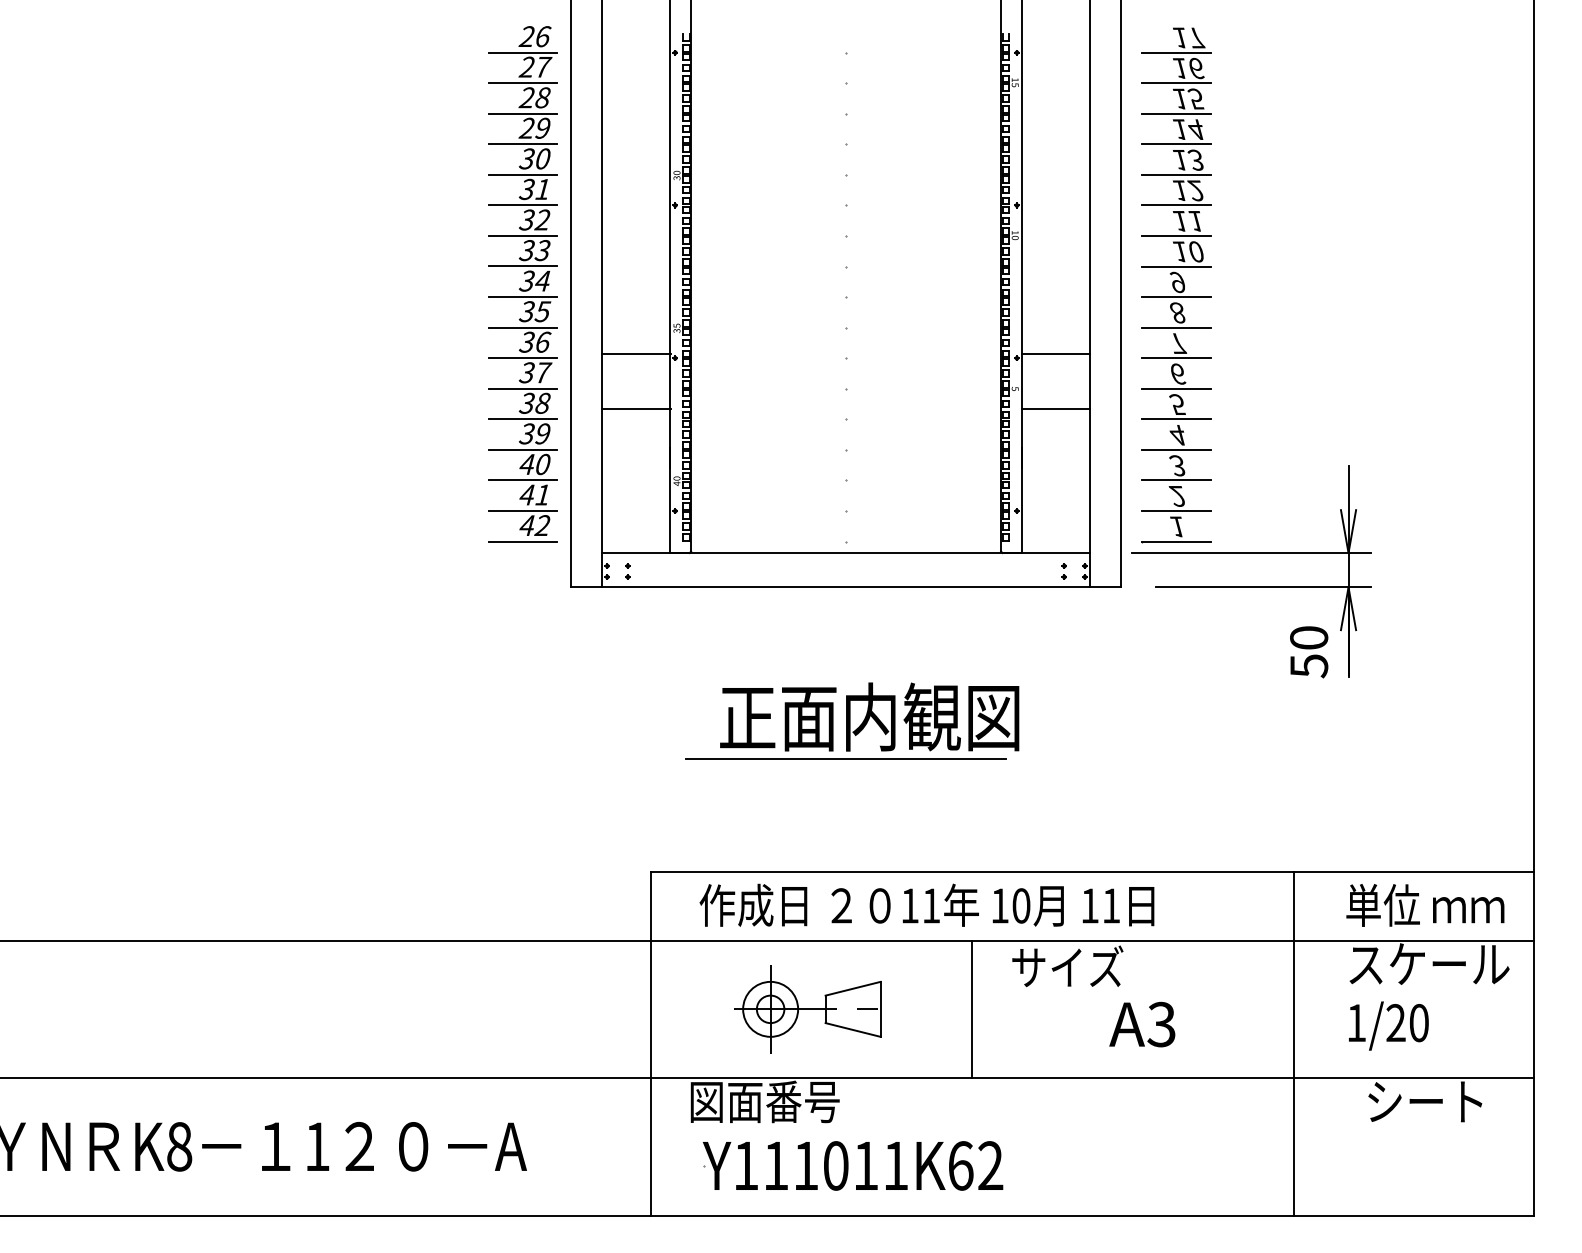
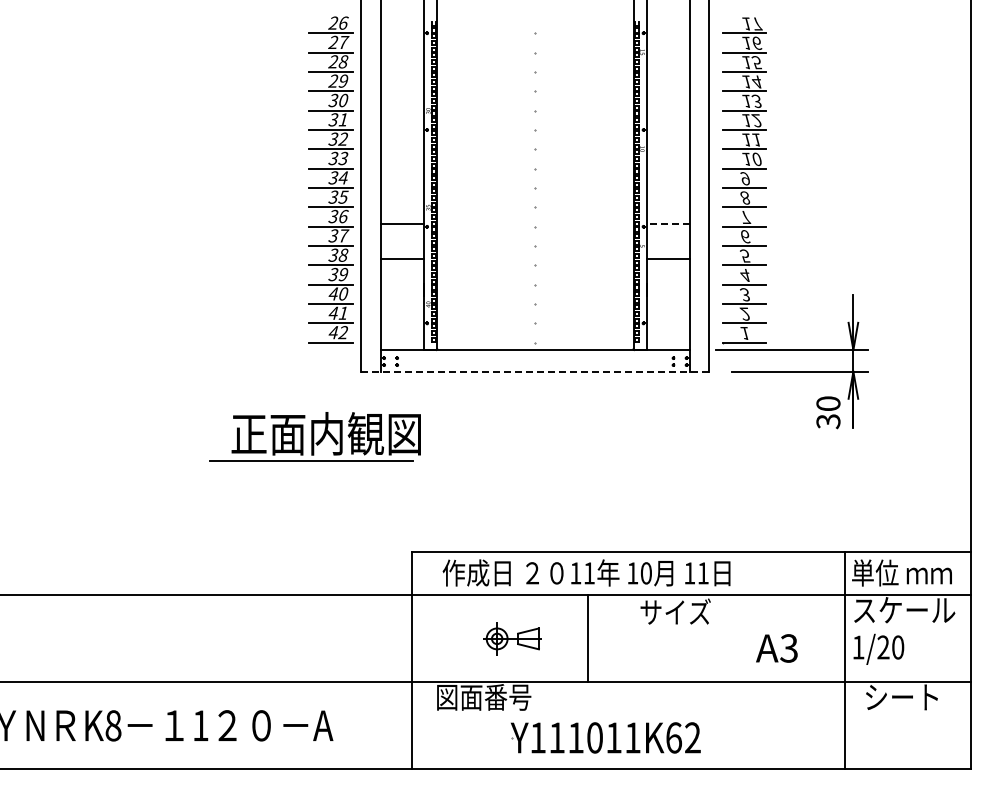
line: (1056, 353) -> (668, 223), solid -> dashed
line: (844, 587) -> (534, 371), solid -> dashed
text: (1309, 665) -> (828, 421), 50 -> 30
part: (851, 721) -> (314, 436), moved
part: (808, 1008) -> (511, 638), size x0.6
line: (972, 1008) -> (588, 638), moved
text: (1141, 1024) -> (776, 648), moved
line: (1293, 1043) -> (844, 660), moved
part: (852, 1165) -> (605, 737), moved

